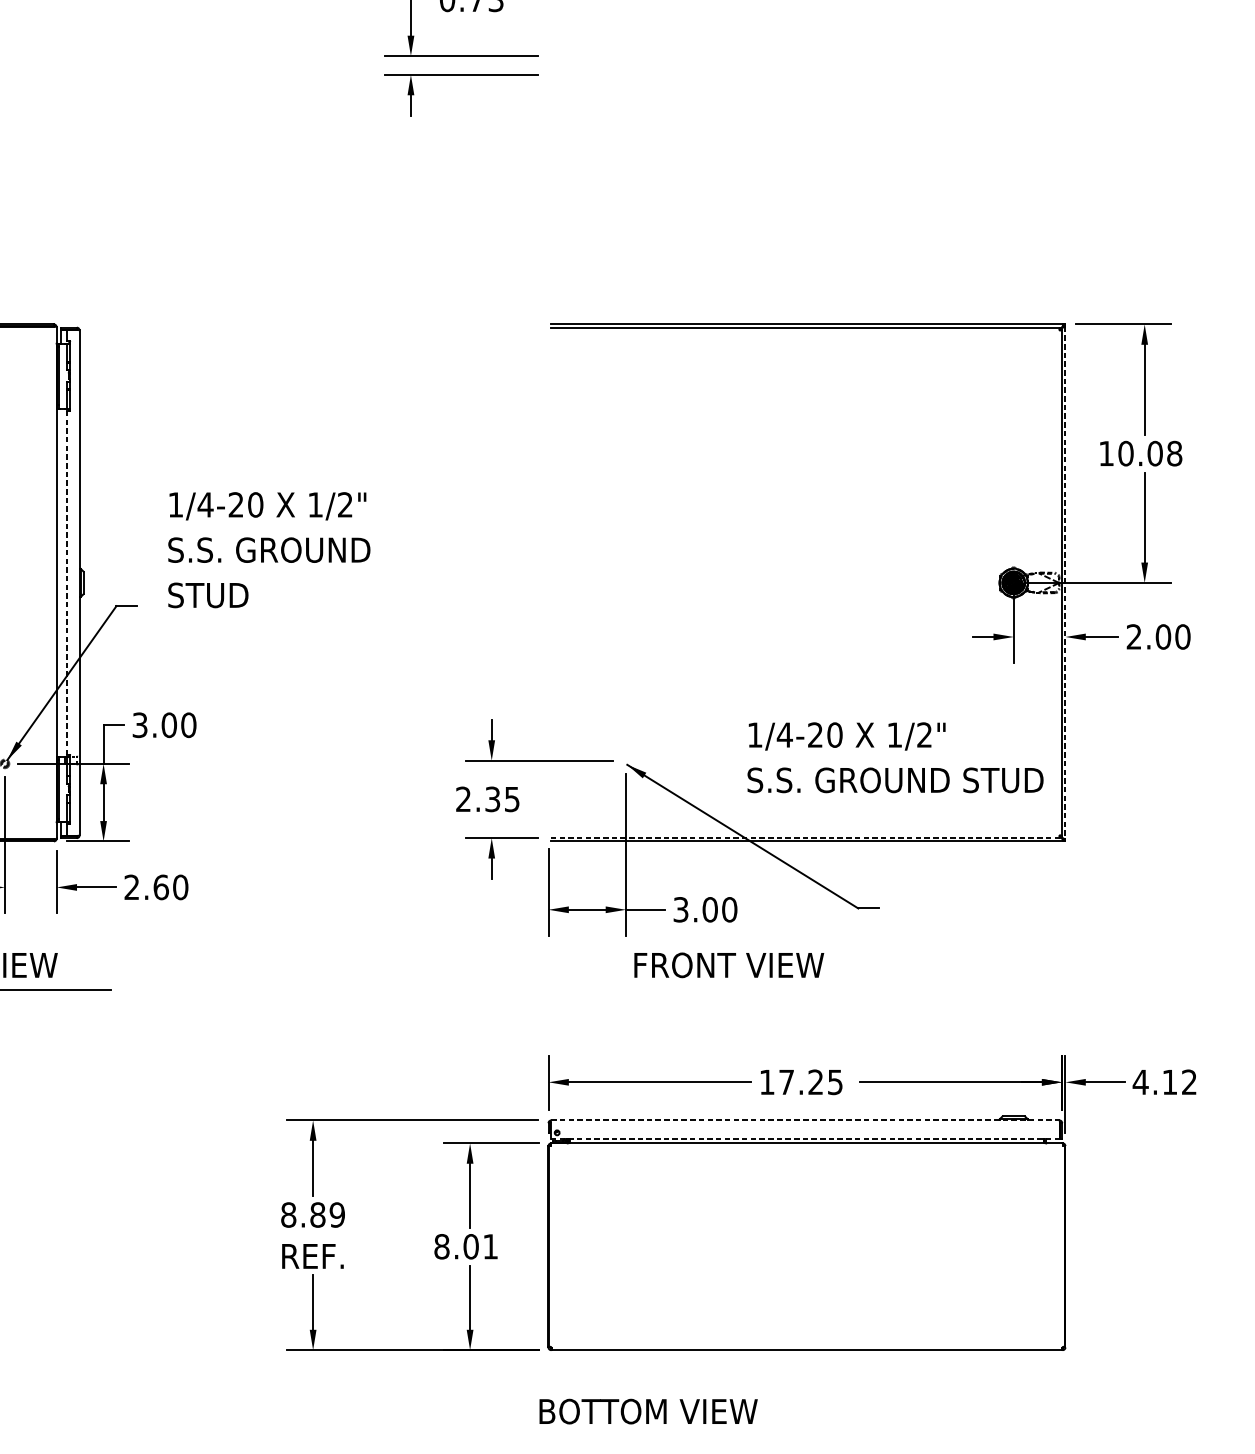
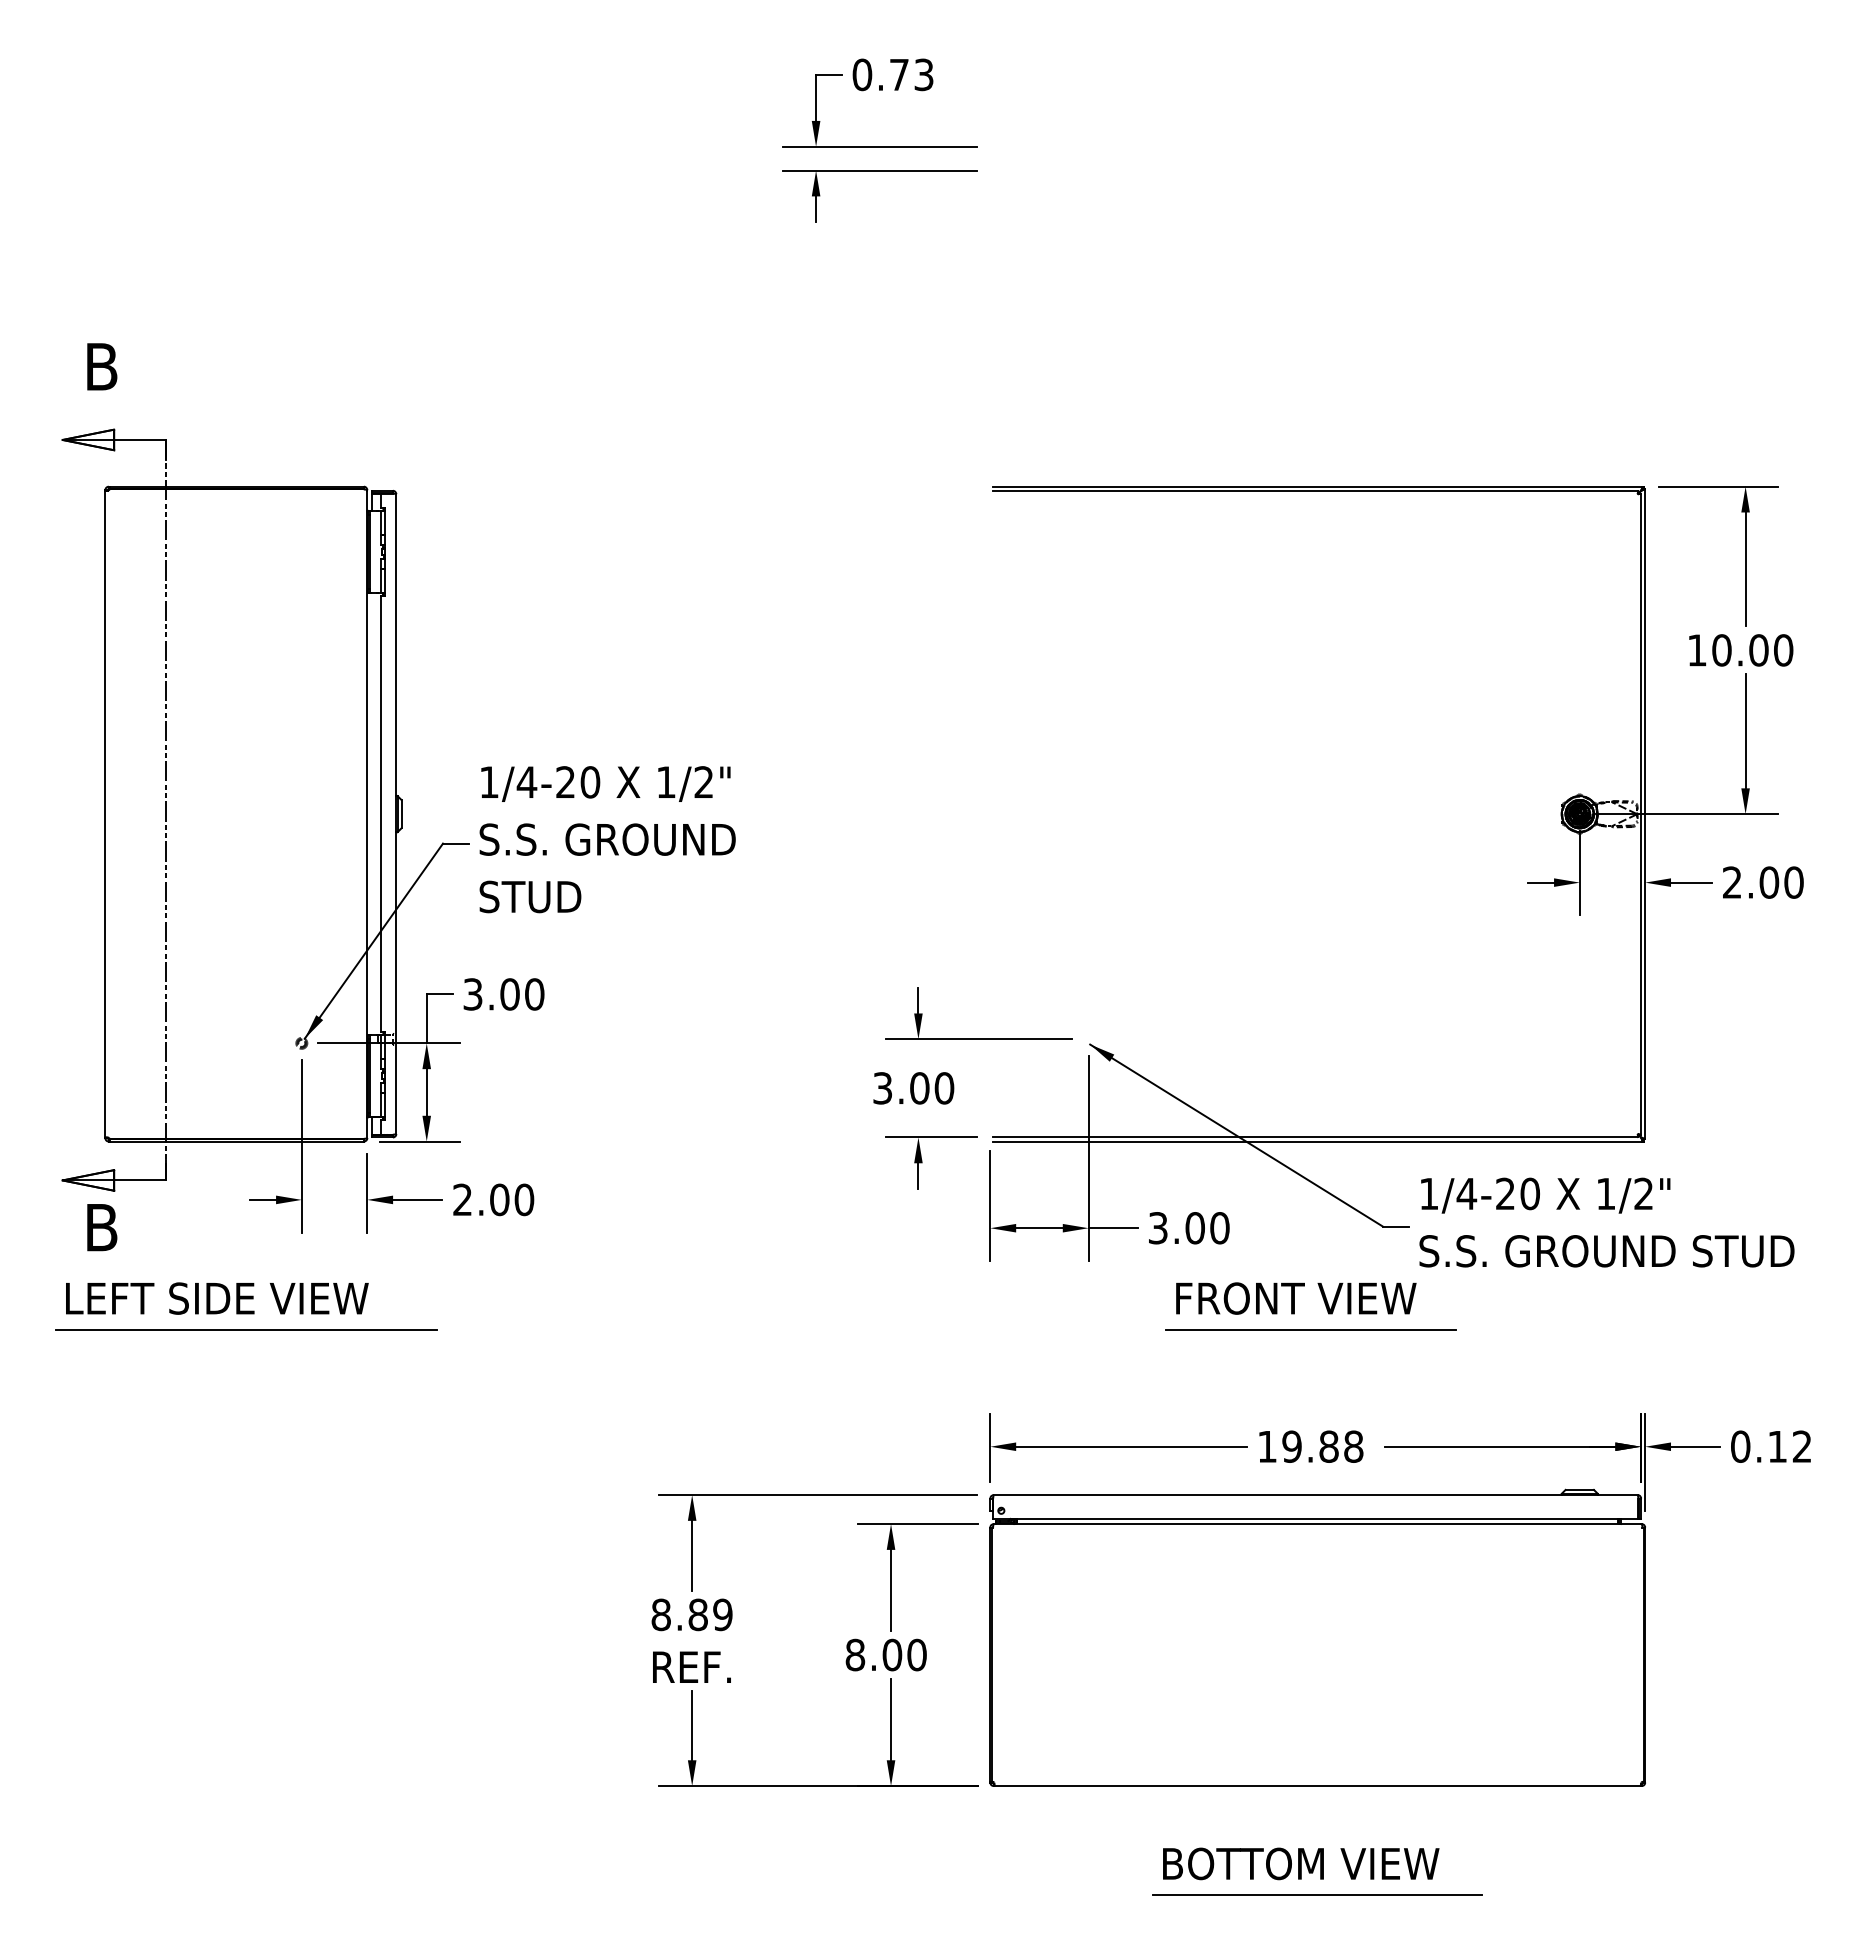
text: (1174, 453) -> (1783, 650), 10.08 -> 10.00
text: (269, 550) -> (607, 839), moved
line: (67, 583) -> (380, 814), dashed -> solid
line: (1065, 583) -> (1645, 814), dashed -> solid
text: (895, 757) -> (1606, 1222), moved
text: (487, 799) -> (913, 1088), 2.35 -> 3.00
line: (805, 838) -> (1315, 1137), dashed -> solid
text: (161, 887) -> (499, 1199), 2.60 -> 2.00
text: (729, 965) -> (1296, 1298), moved
line: (801, 990) -> (1310, 1330), added
text: (810, 1082) -> (1322, 1446), 17.25 -> 19.88
text: (1140, 1082) -> (1740, 1446), 4.12 -> 0.12
line: (805, 1120) -> (1315, 1495), dashed -> solid
line: (805, 1138) -> (1315, 1518), dashed -> solid
text: (490, 1246) -> (916, 1654), 8.01 -> 8.00
text: (648, 1411) -> (1301, 1863), moved
line: (806, 1436) -> (1317, 1895), added

